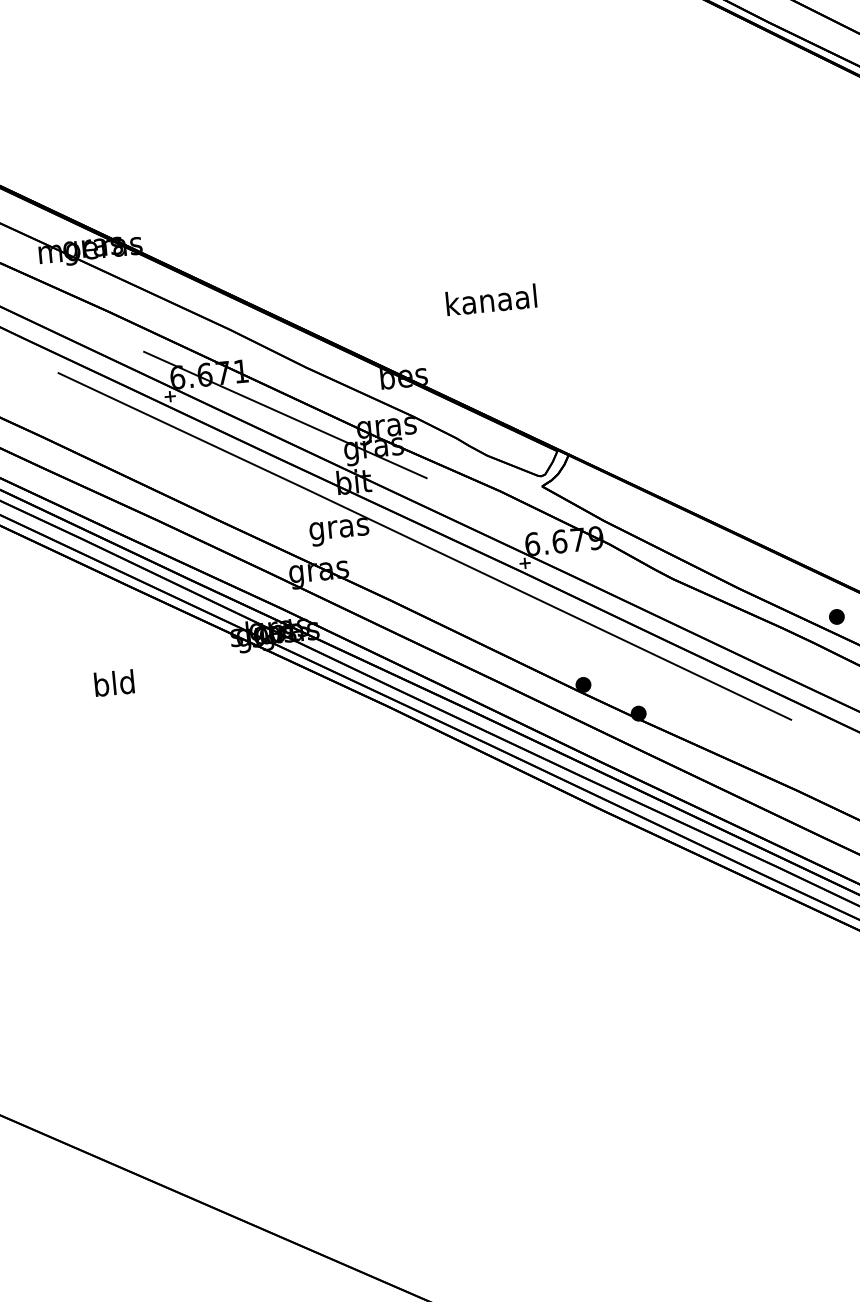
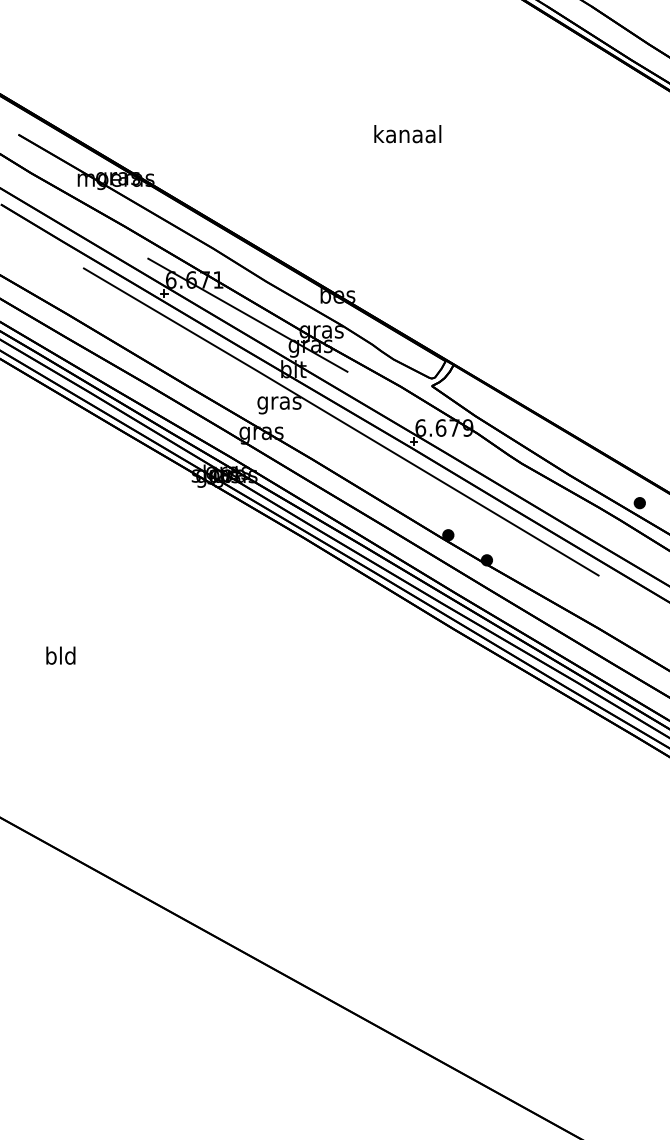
text: (491, 300) -> (407, 134), moved
text: (113, 682) -> (60, 655), moved

